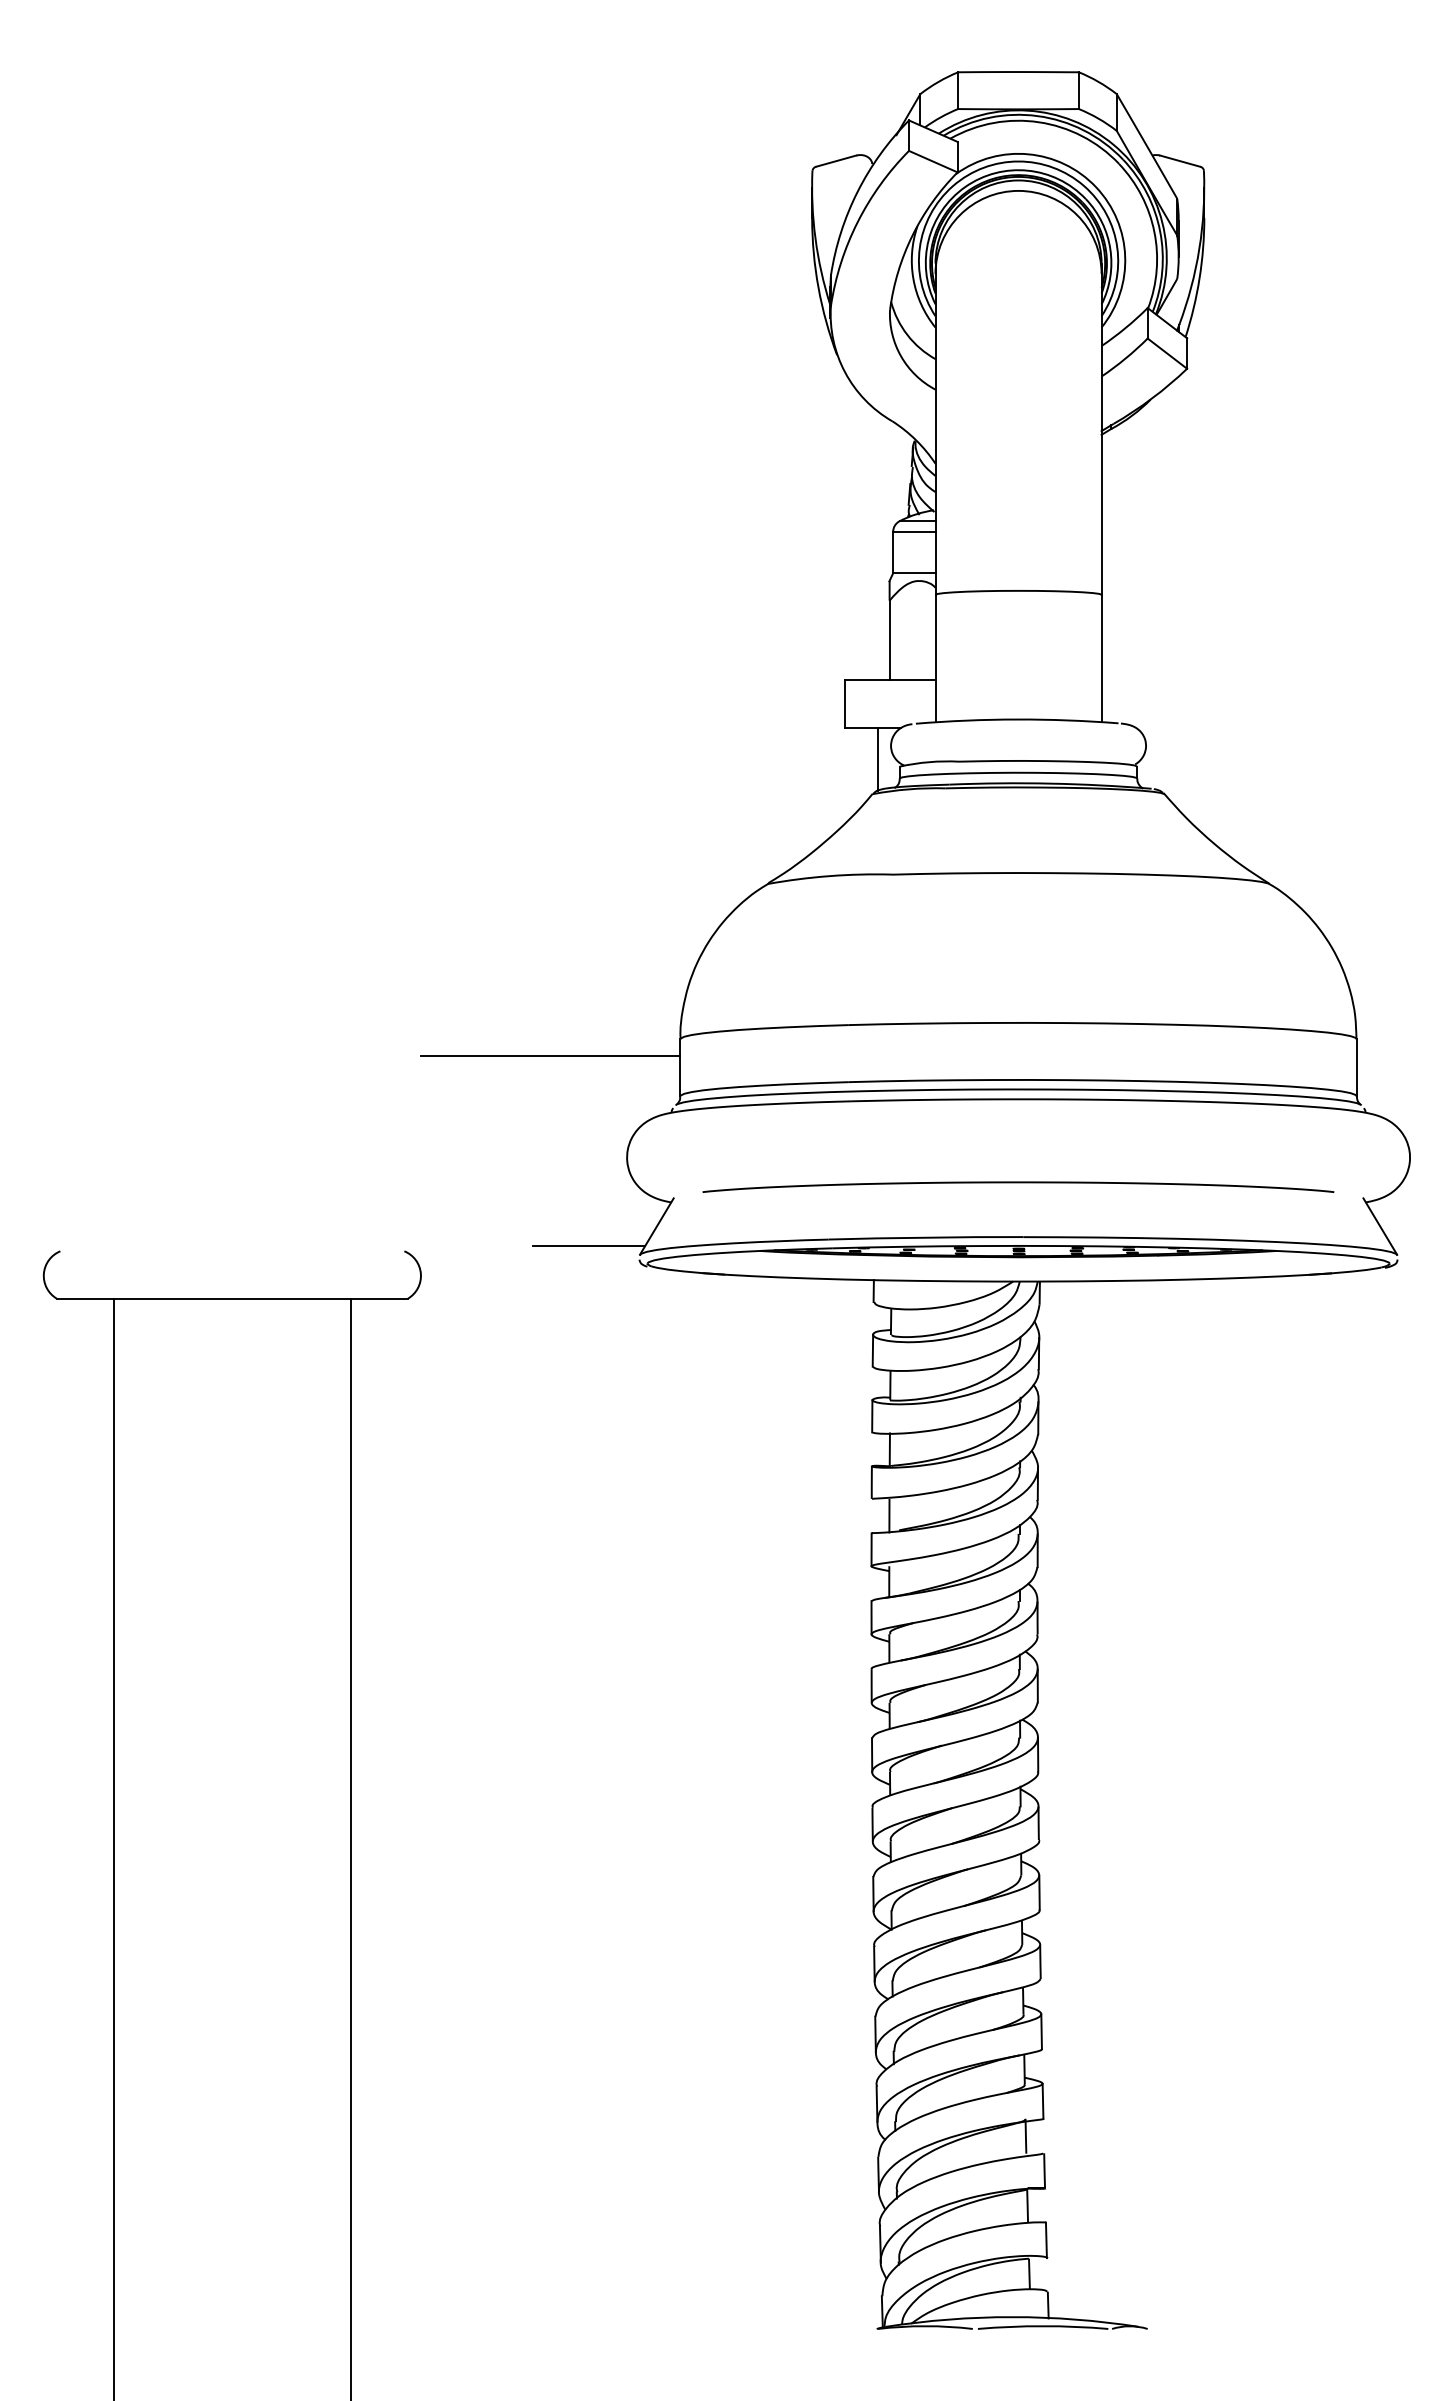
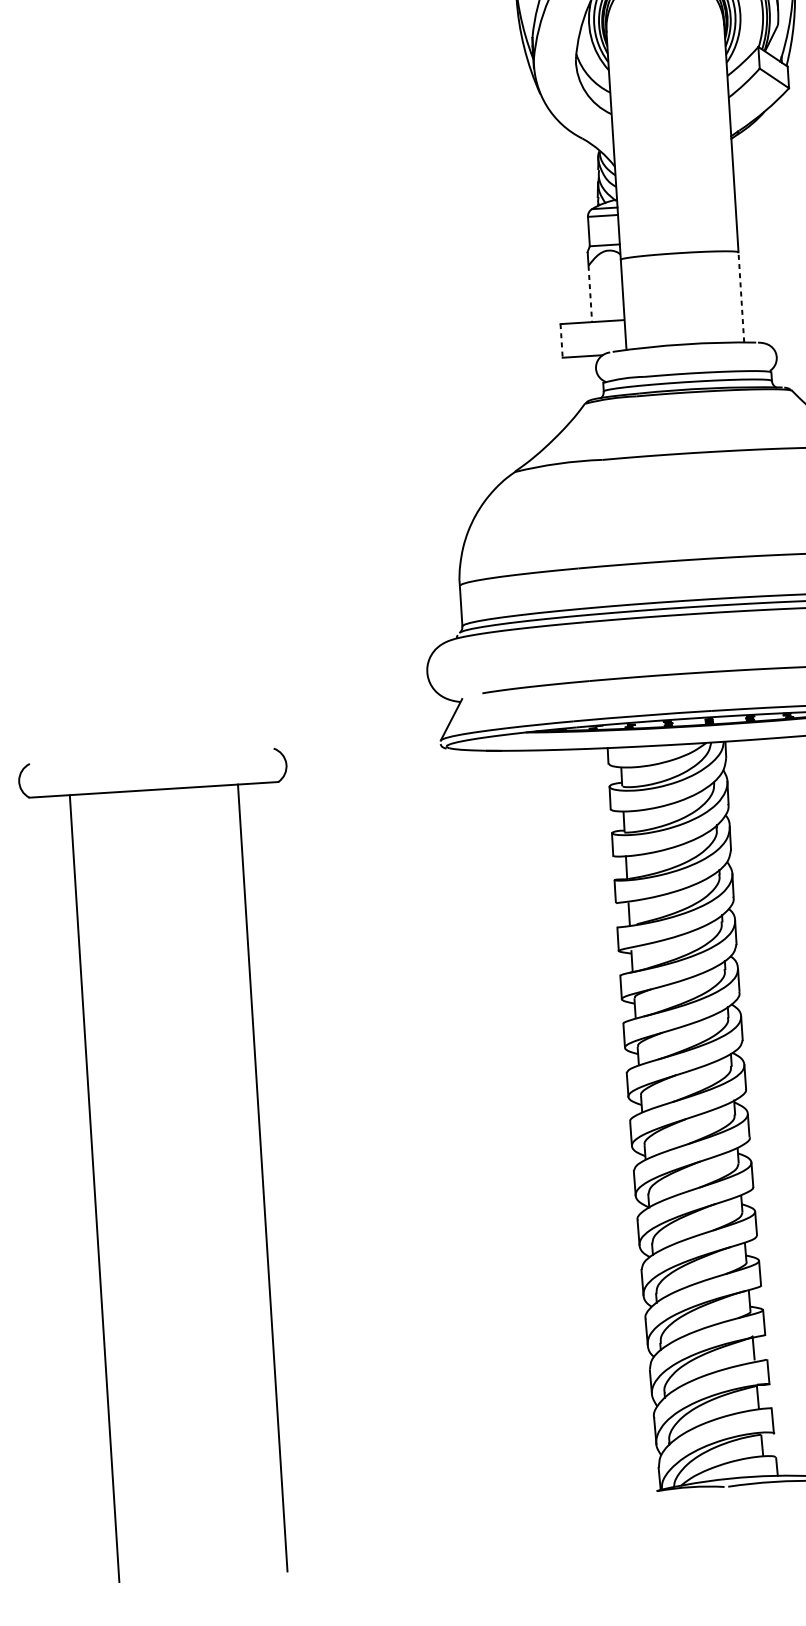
line: (889, 640) -> (590, 294), solid -> dashed
line: (1101, 658) -> (741, 297), solid -> dashed
line: (845, 703) -> (561, 340), solid -> dashed
line: (877, 758) -> (586, 378), removed
line: (550, 1056) -> (368, 604), removed
line: (588, 1245) -> (403, 736), removed

